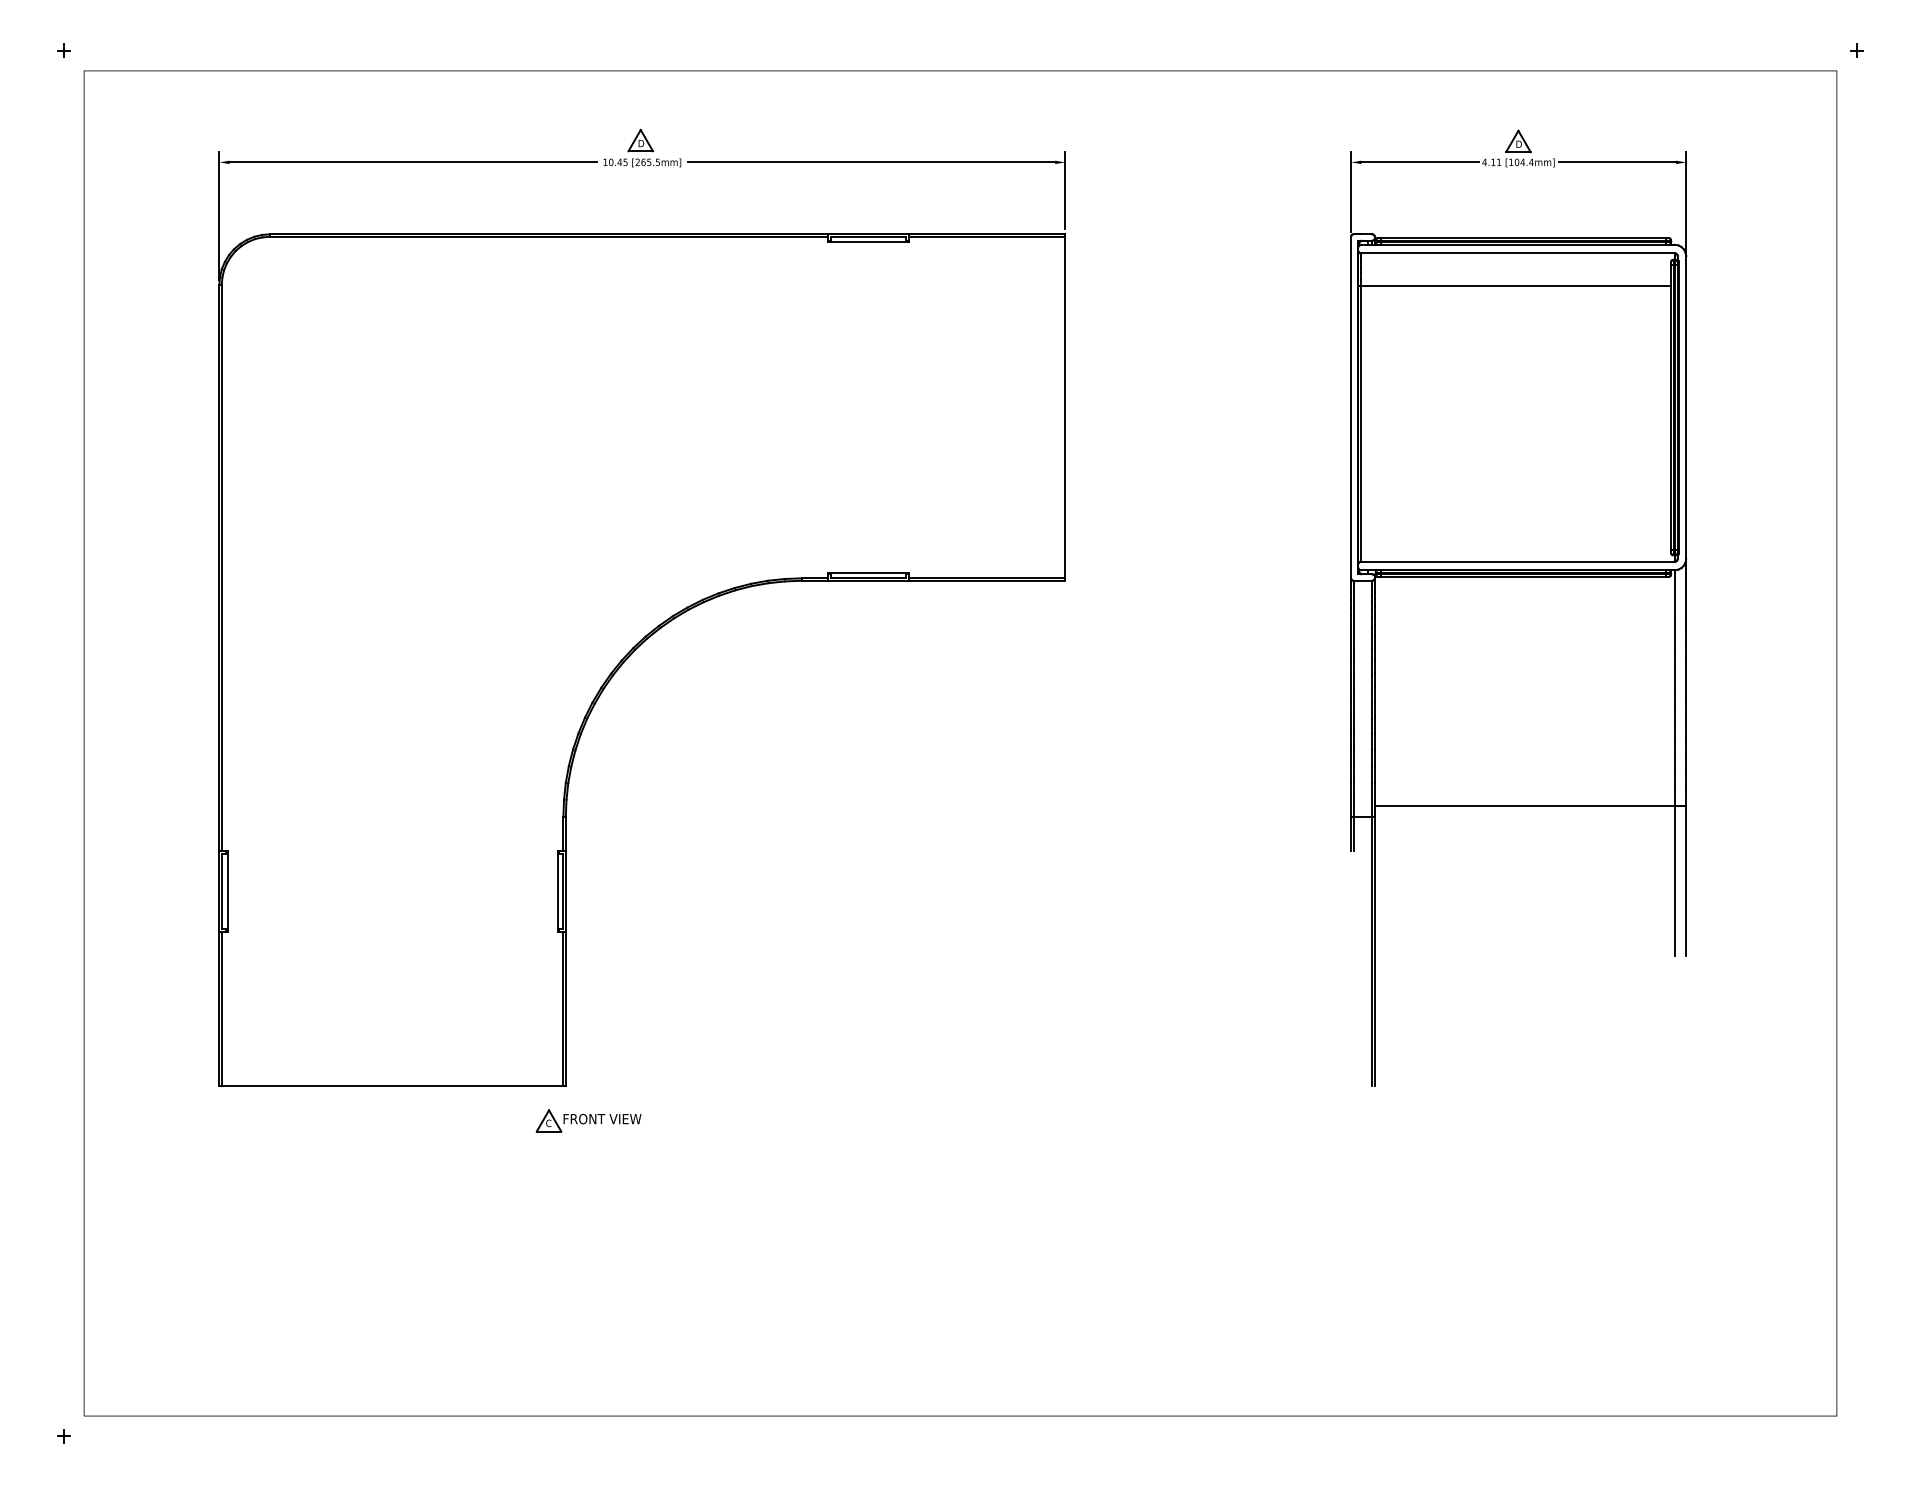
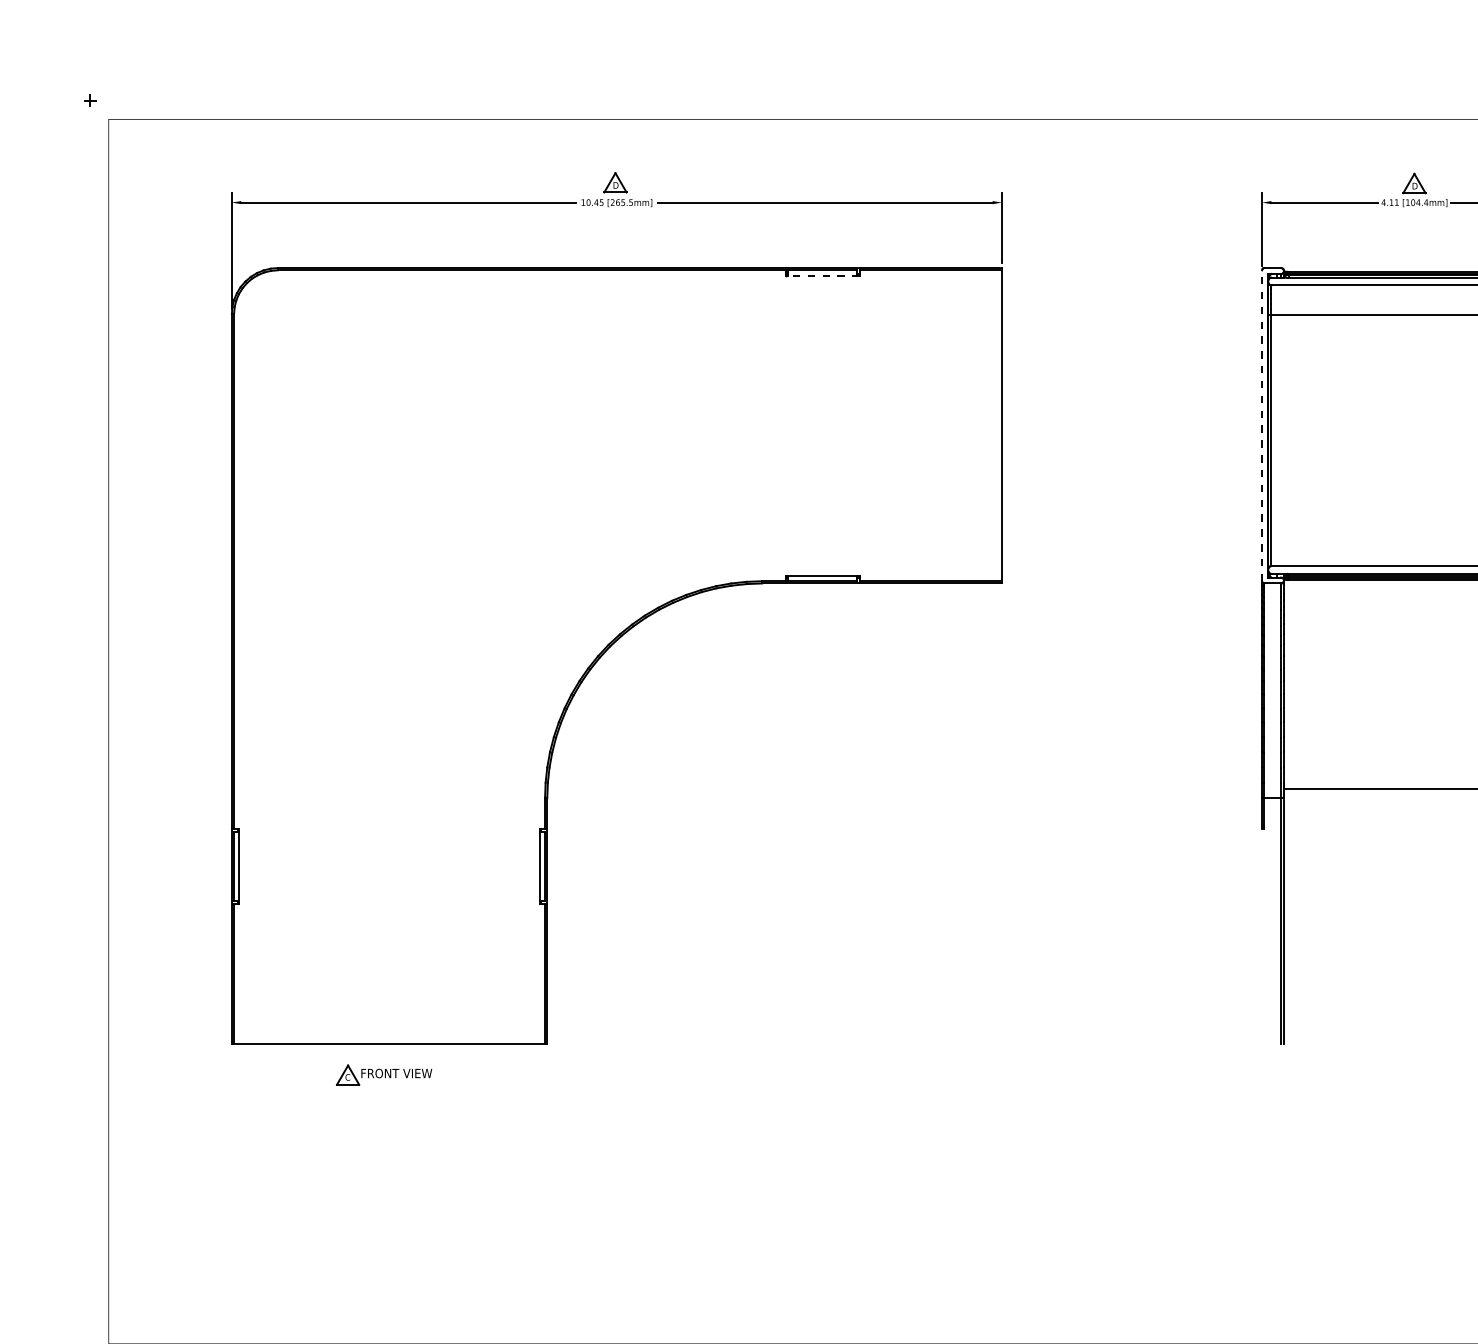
line: (868, 242) -> (822, 275), solid -> dashed
line: (1351, 407) -> (1262, 425), solid -> dashed
part: (588, 1120) -> (384, 1074), moved

